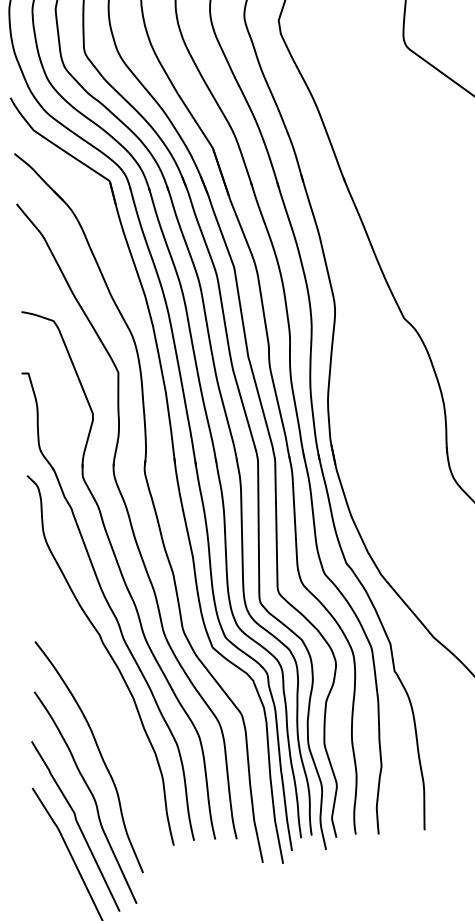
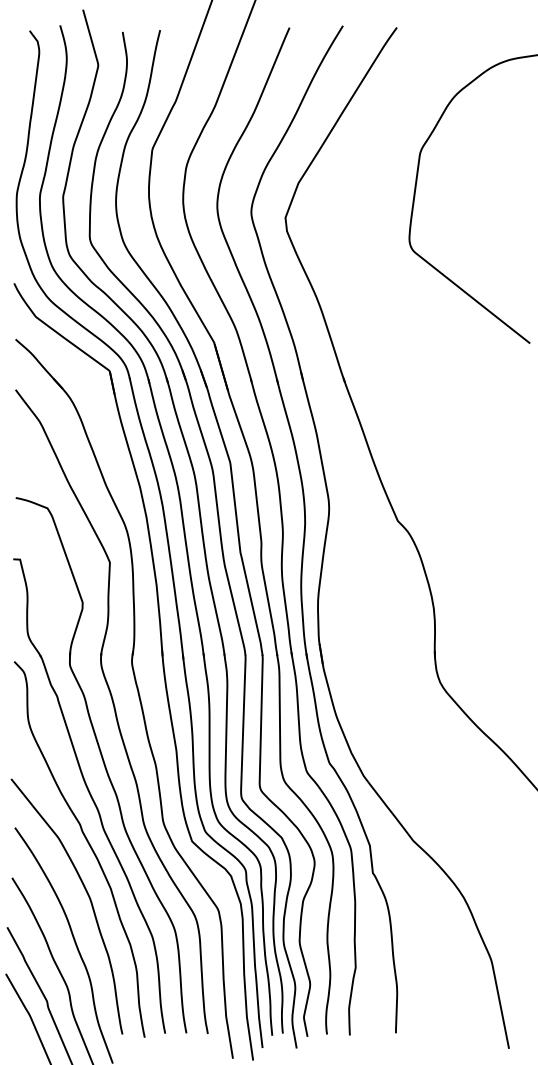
curve: (110, 706) -> (87, 895), added

